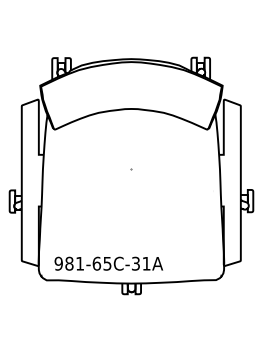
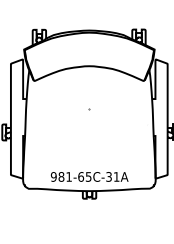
text: (108, 263) -> (89, 176), moved

